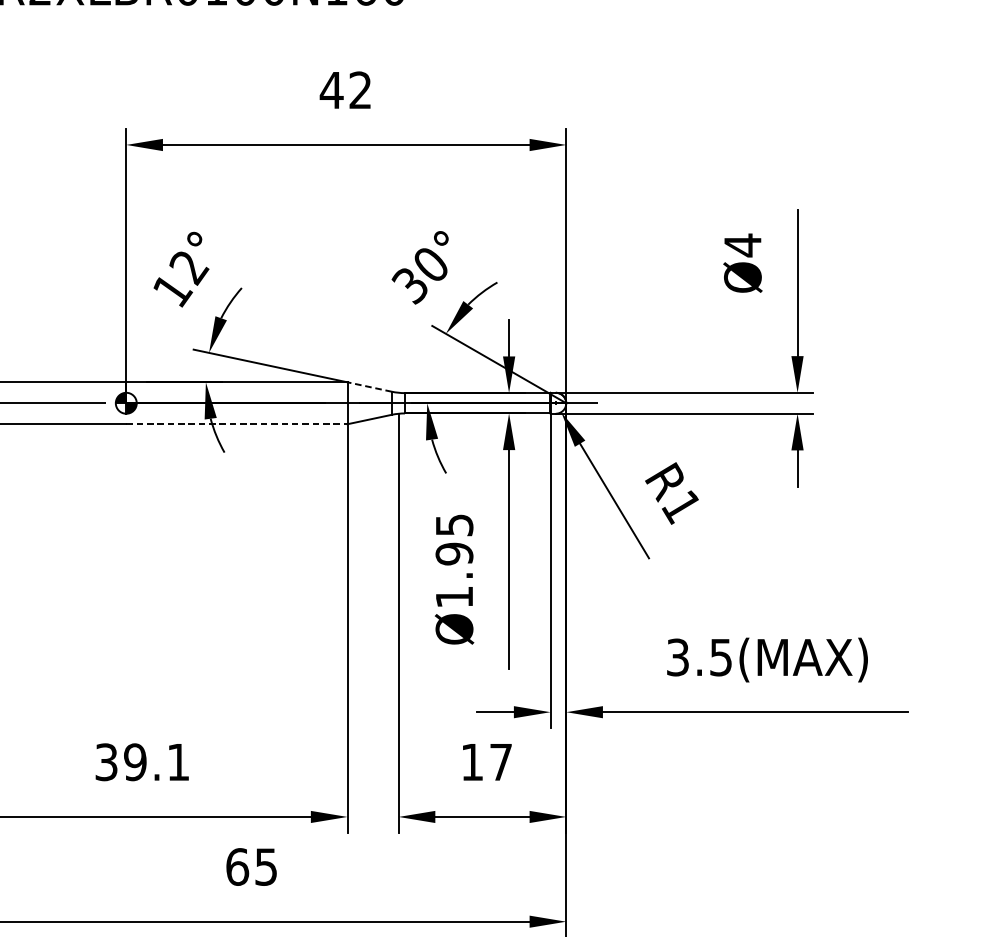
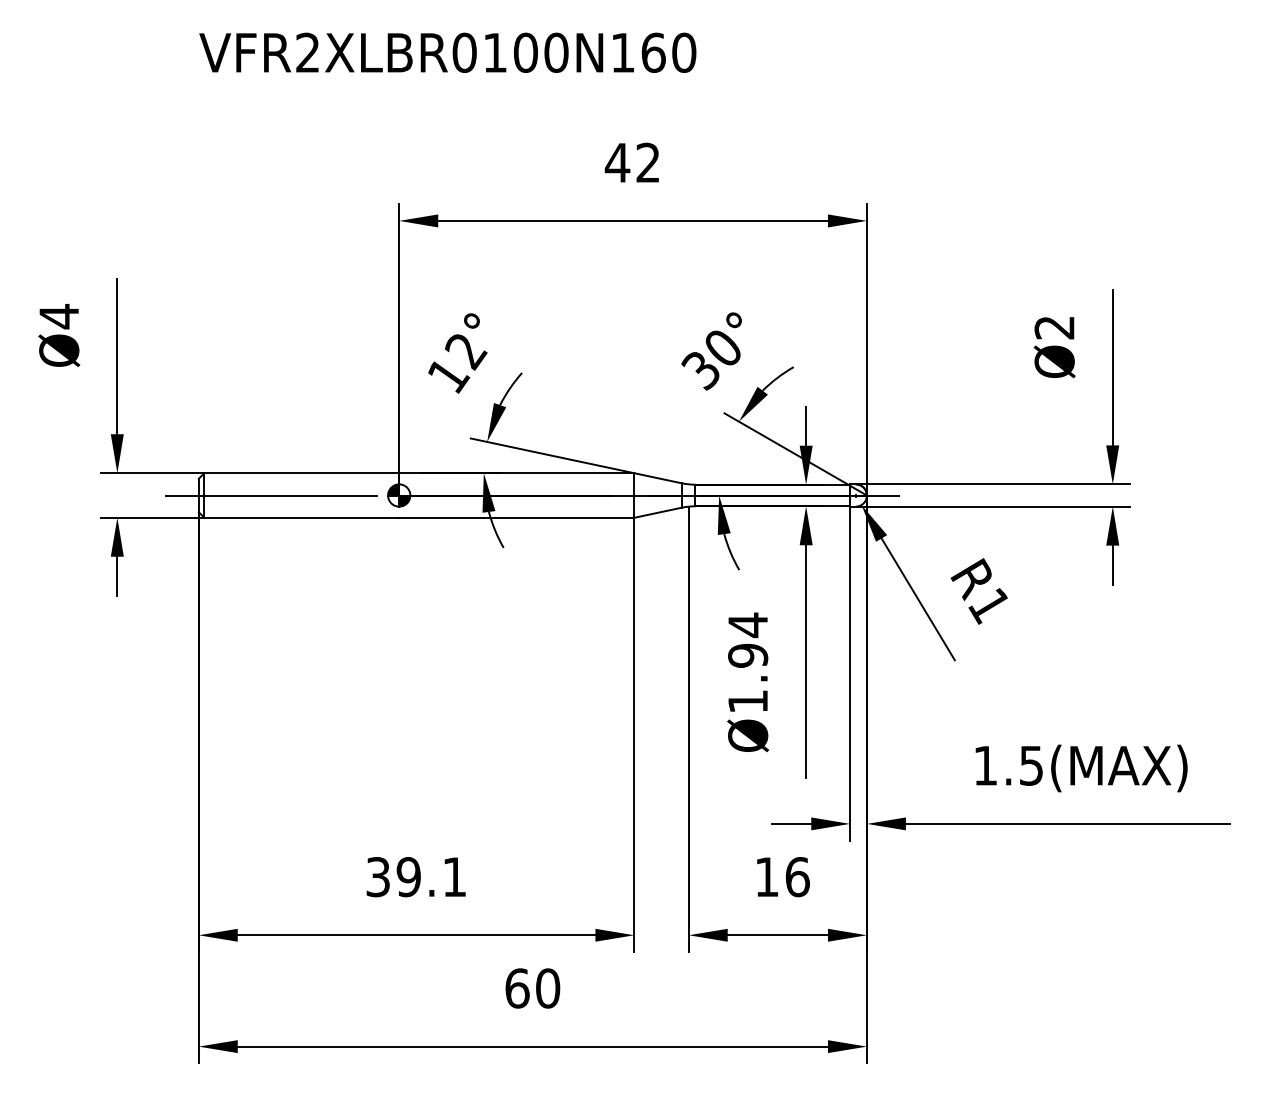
text: (742, 245) -> (1054, 327), Ø4 -> Ø2
line: (369, 387) -> (657, 478), dashed -> solid
line: (236, 423) -> (516, 517), dashed -> solid
text: (454, 525) -> (748, 625), Ø1.95 -> Ø1.94
text: (677, 657) -> (985, 765), 3.5(MAX) -> 1.5(MAX)
text: (500, 762) -> (797, 877), 17 -> 16
text: (266, 867) -> (548, 988), 65 -> 60

